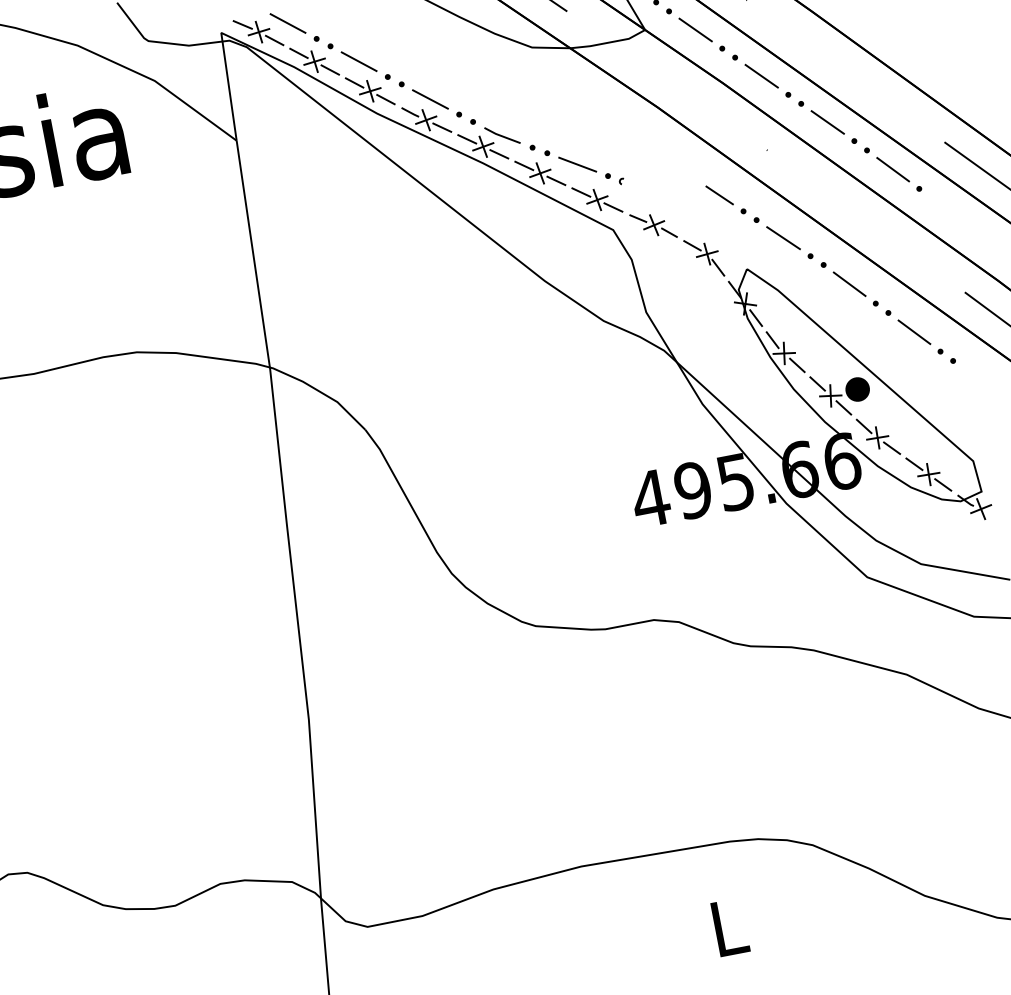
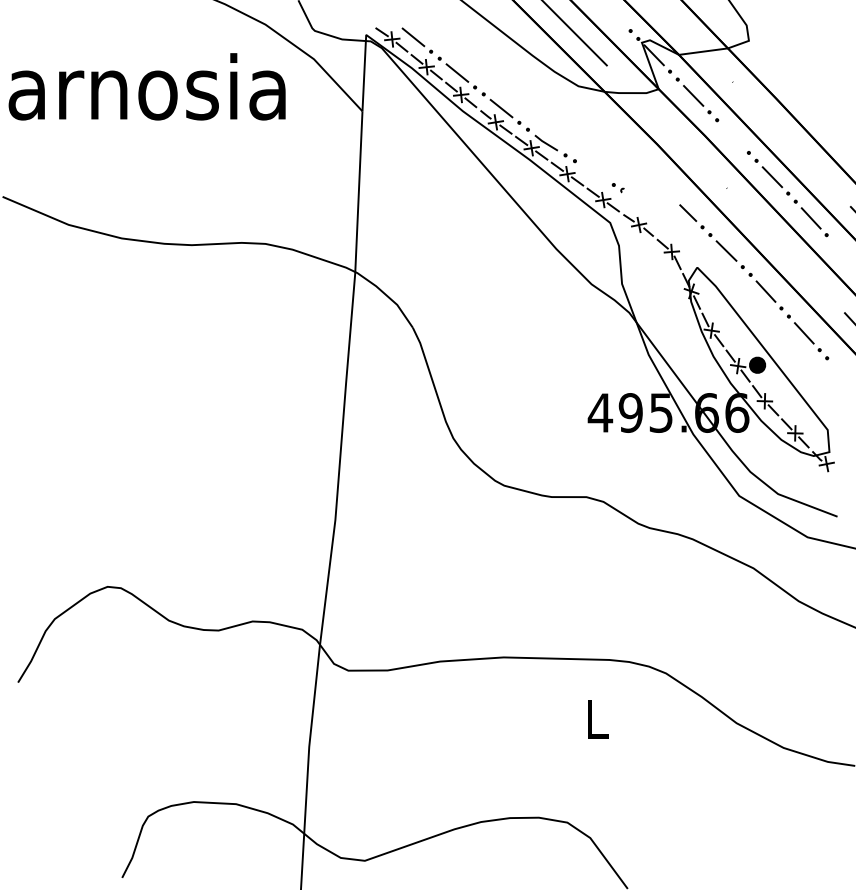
line: (760, 76) -> (732, 136), removed
line: (577, 163) -> (594, 172), removed

